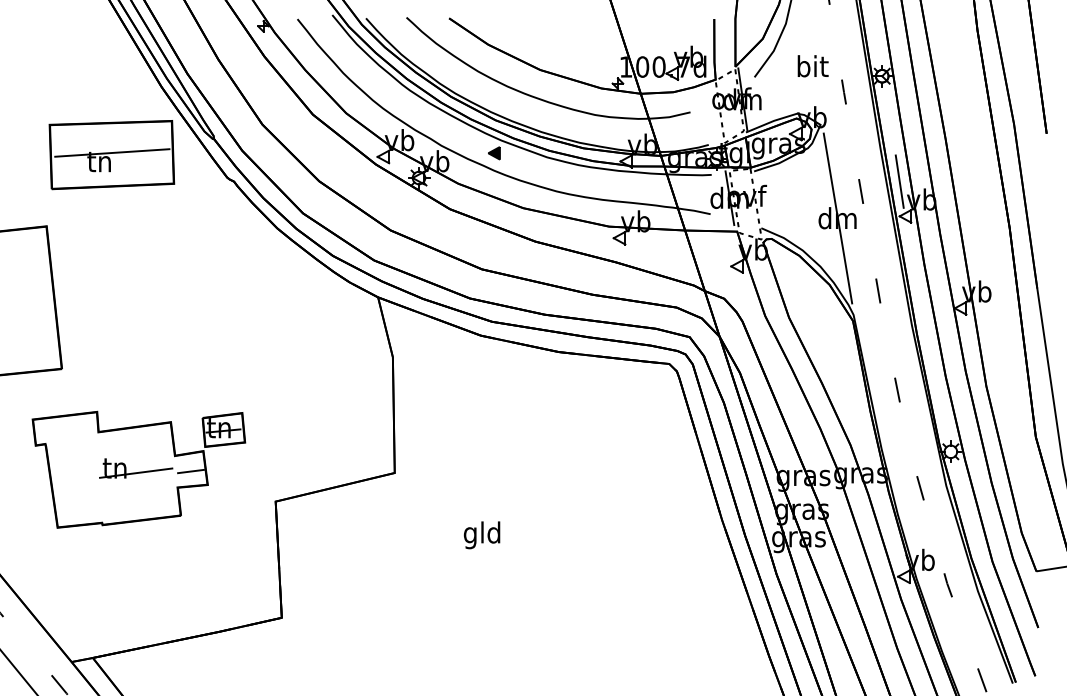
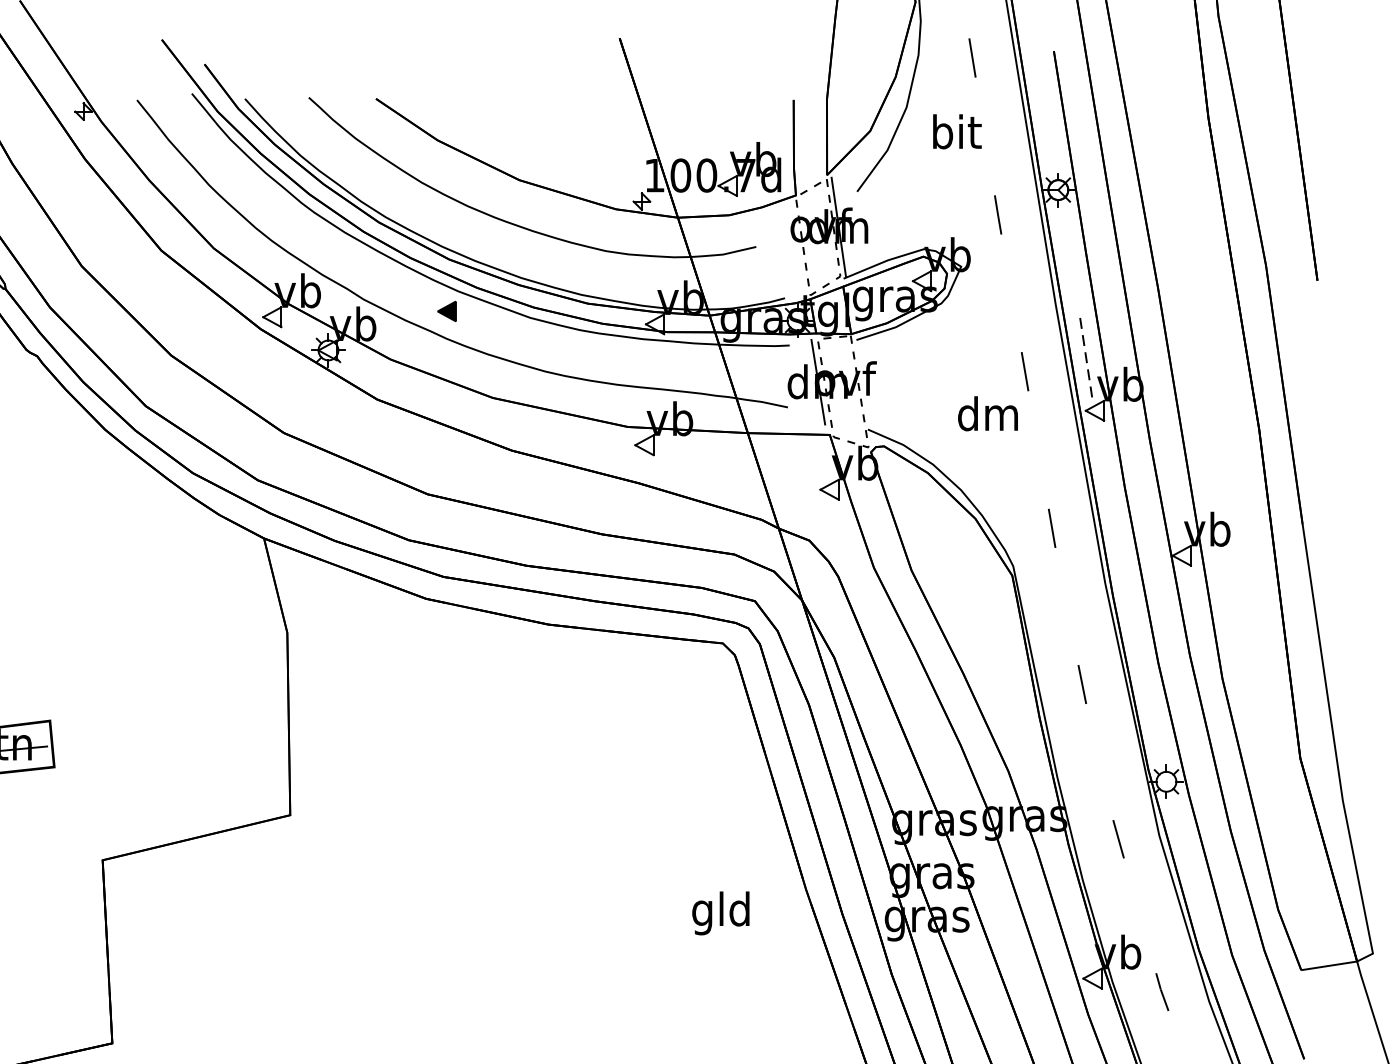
text: (812, 66) -> (956, 132), moved
line: (899, 181) -> (1085, 355), solid -> dashed
line: (837, 218) -> (987, 414), removed
text: (481, 535) -> (720, 913), moved

